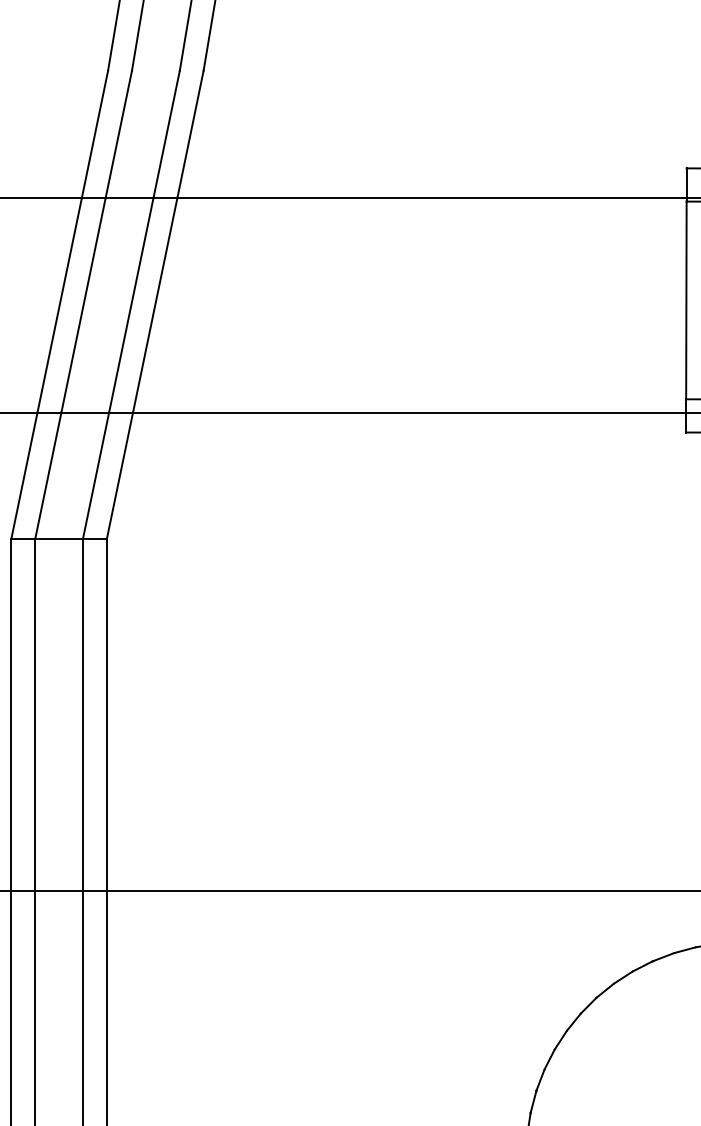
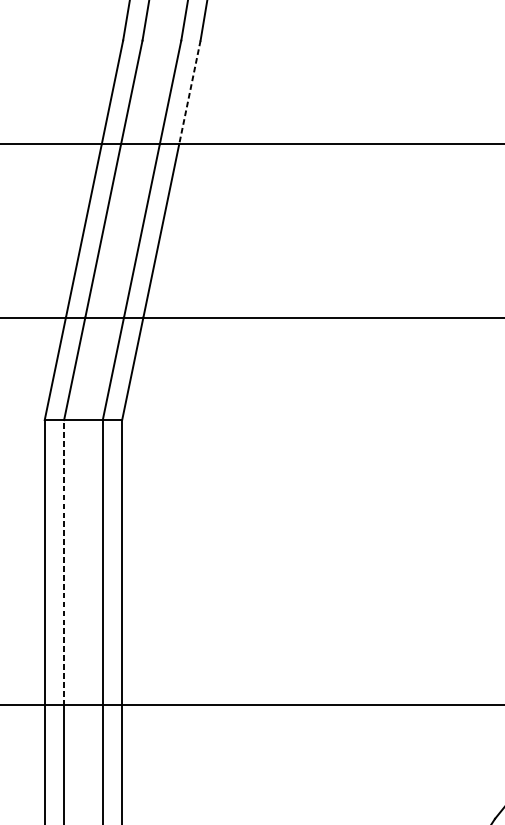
line: (190, 135) -> (189, 93), solid -> dashed
line: (35, 714) -> (64, 562), solid -> dashed

